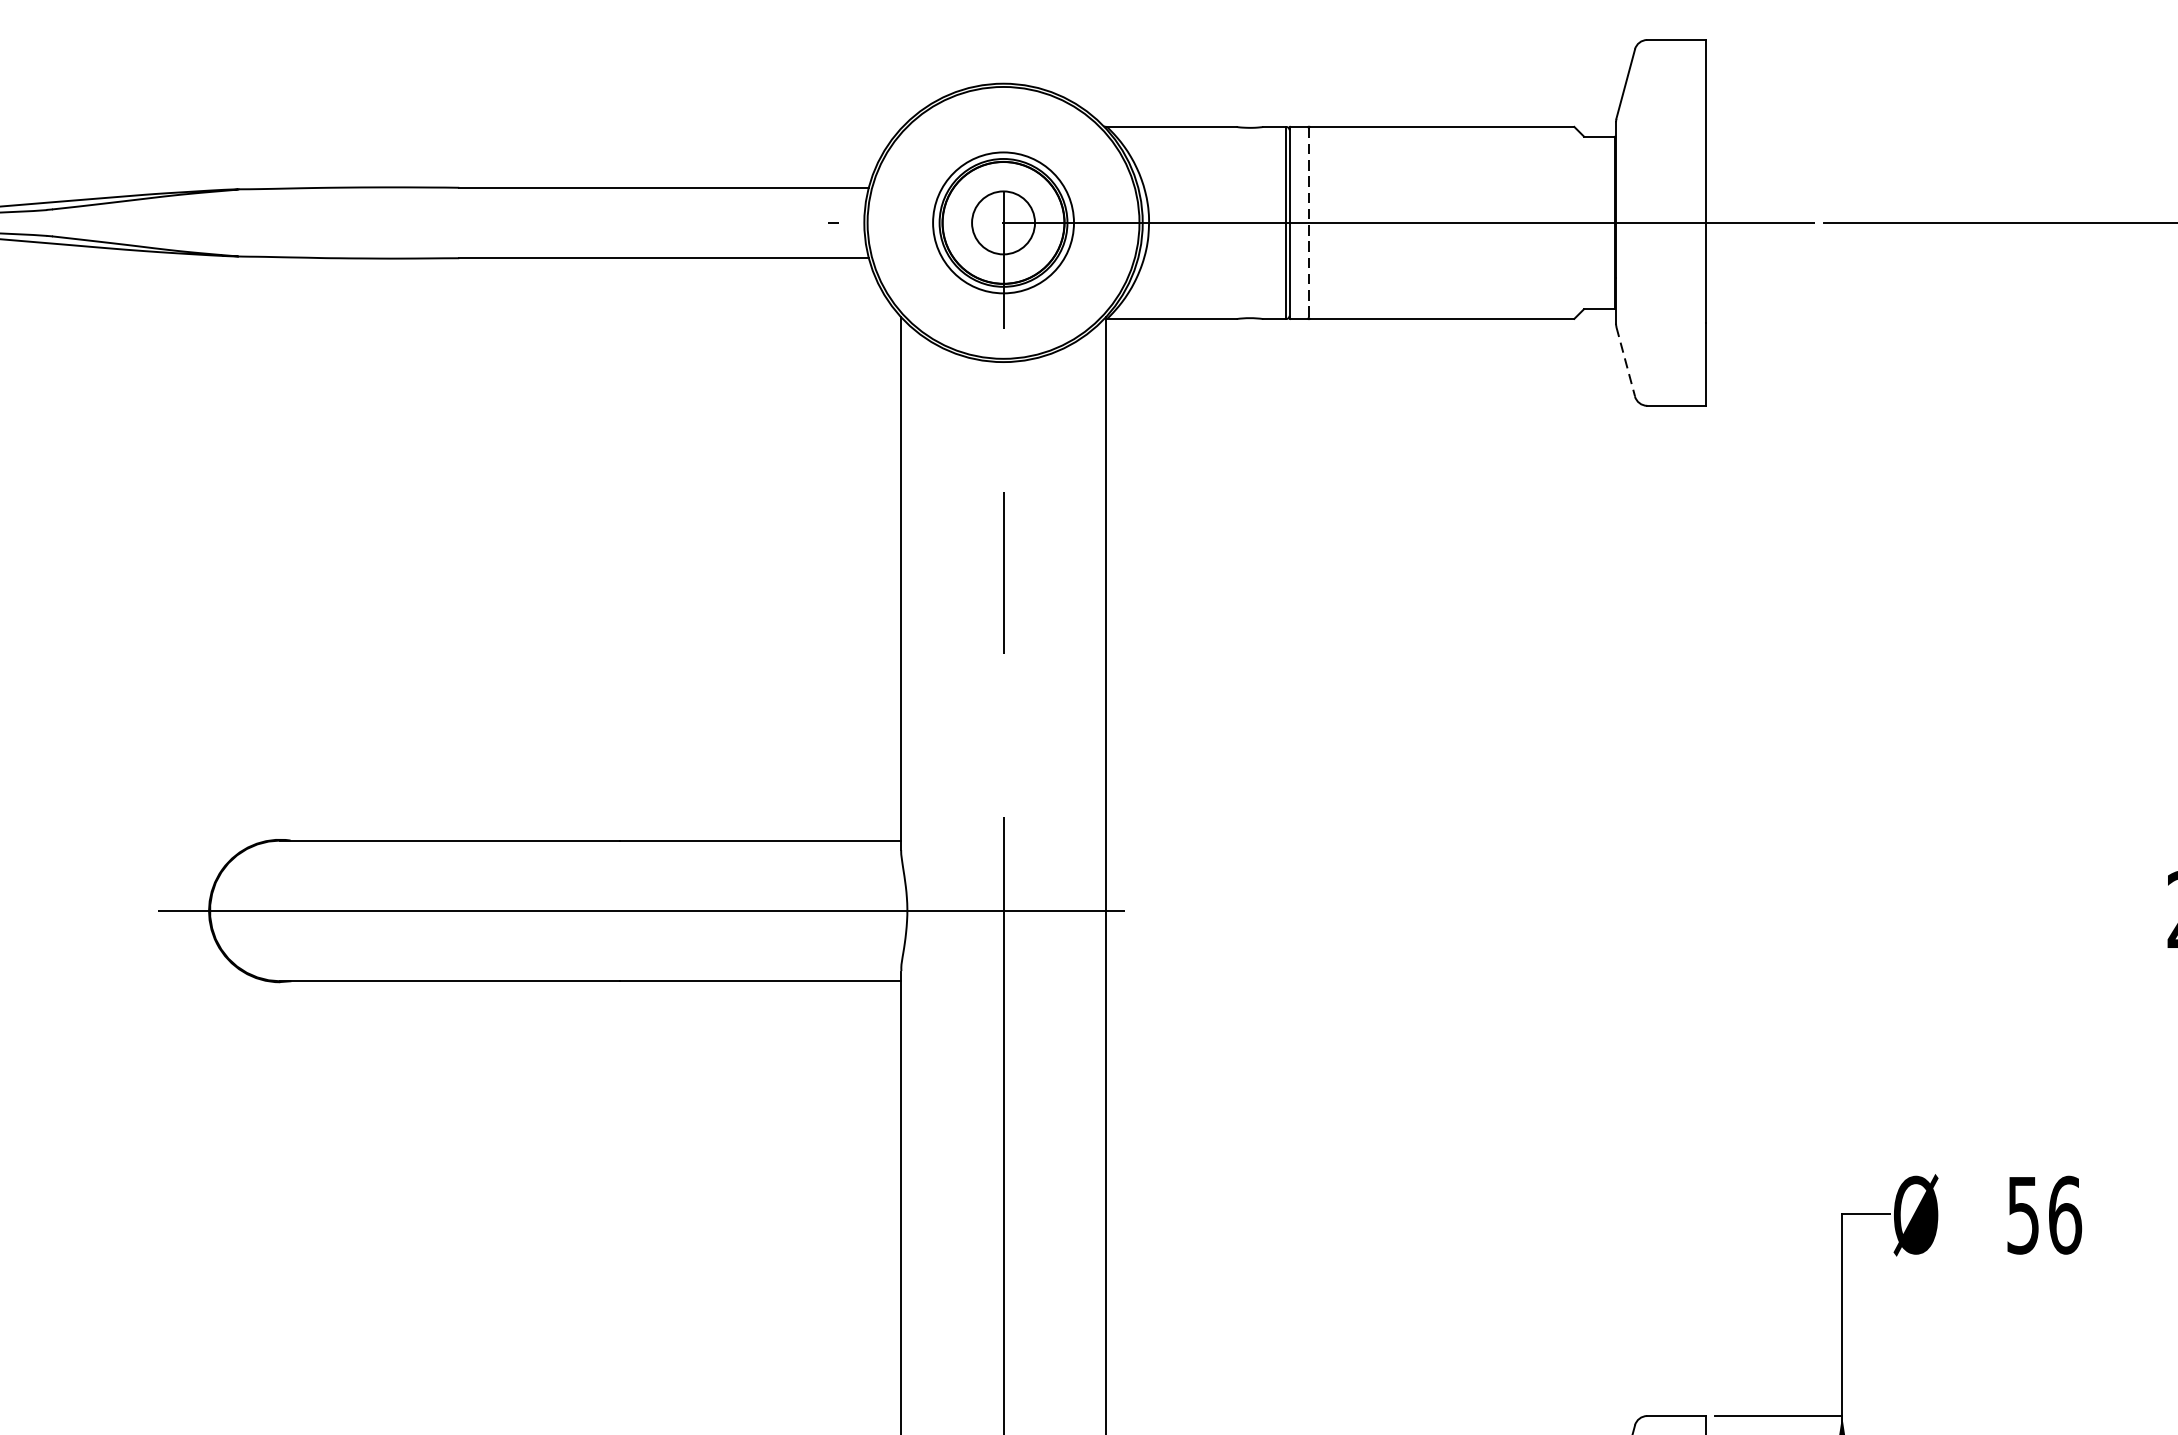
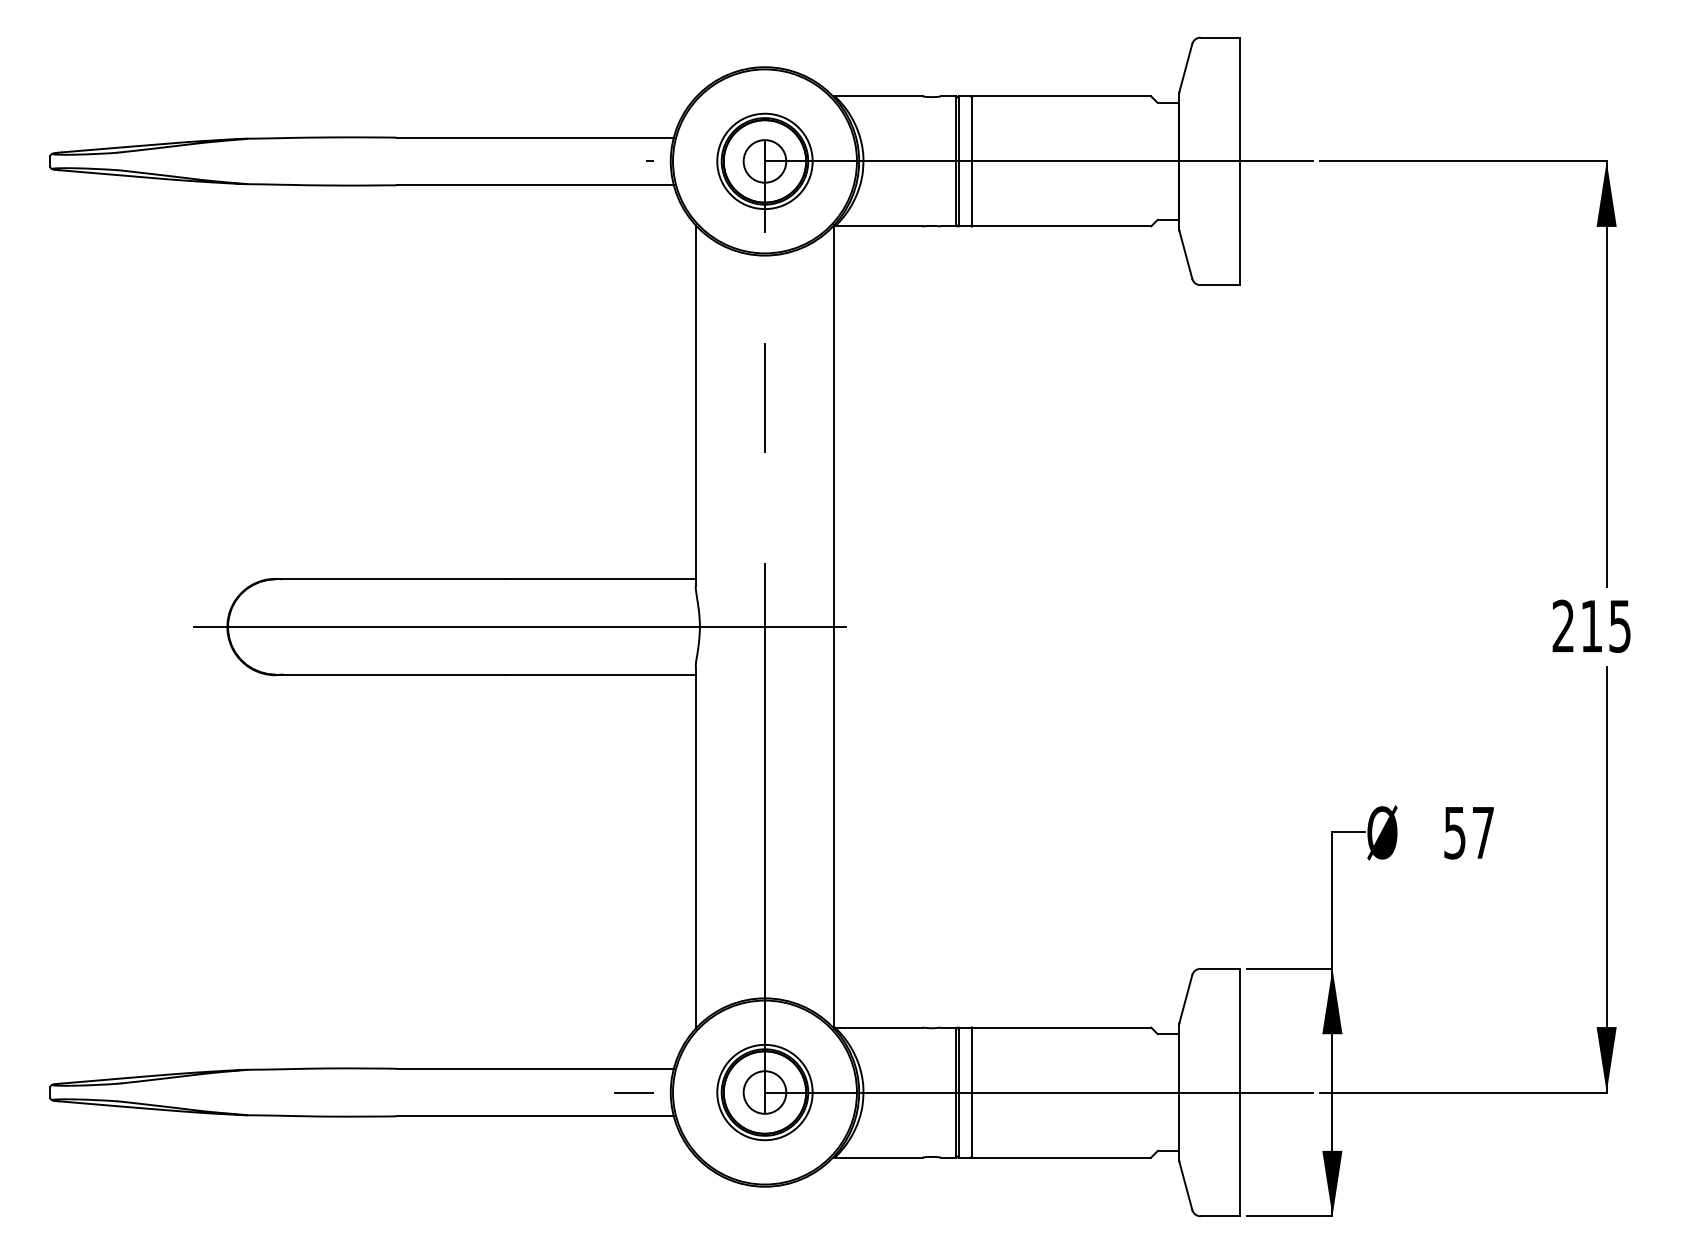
line: (1308, 223) -> (971, 161), dashed -> solid
line: (1626, 361) -> (1186, 255), dashed -> solid
text: (2065, 1214) -> (1483, 832), 56 -> 57

